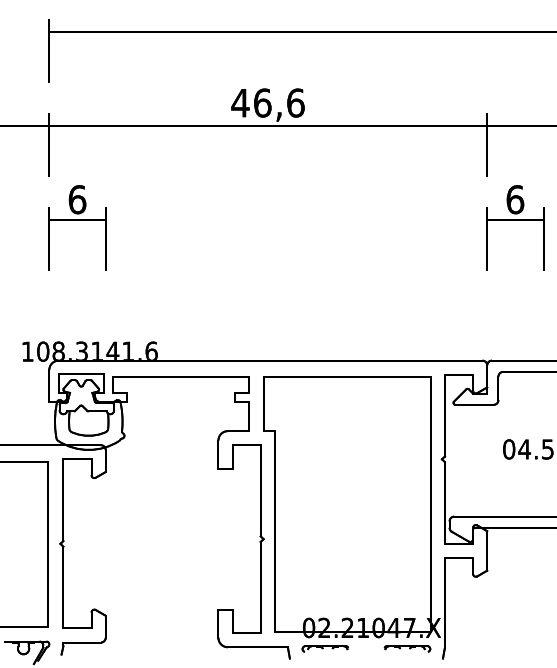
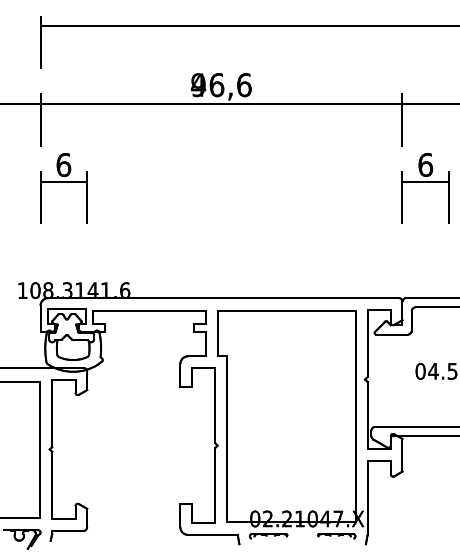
text: (240, 102) -> (198, 84), 46,6 -> 96,6

